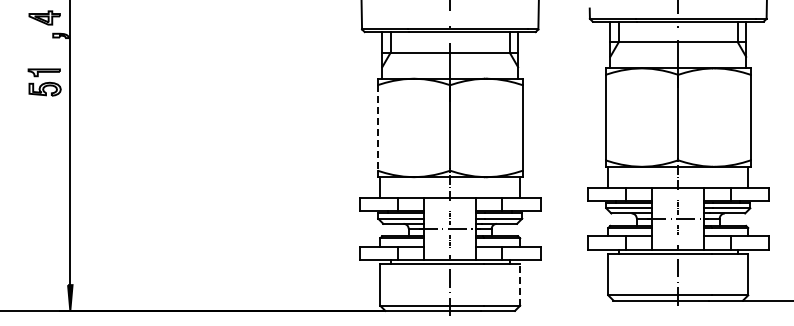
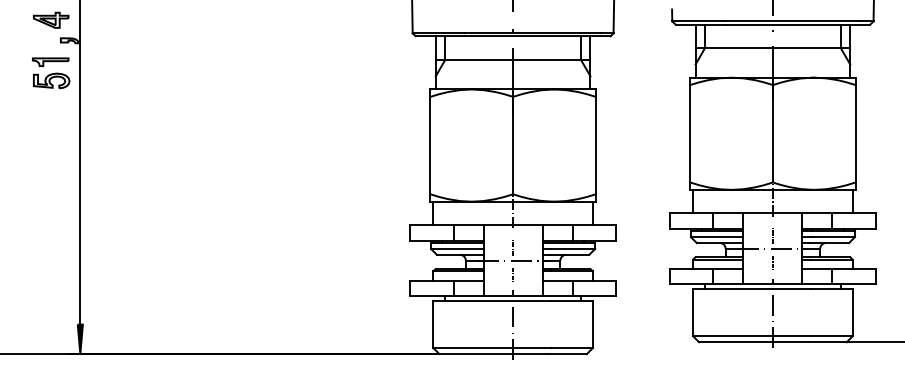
part: (44, 82) -> (50, 73), moved
line: (377, 127) -> (430, 145), dashed -> solid
line: (520, 285) -> (593, 325), dashed -> solid

